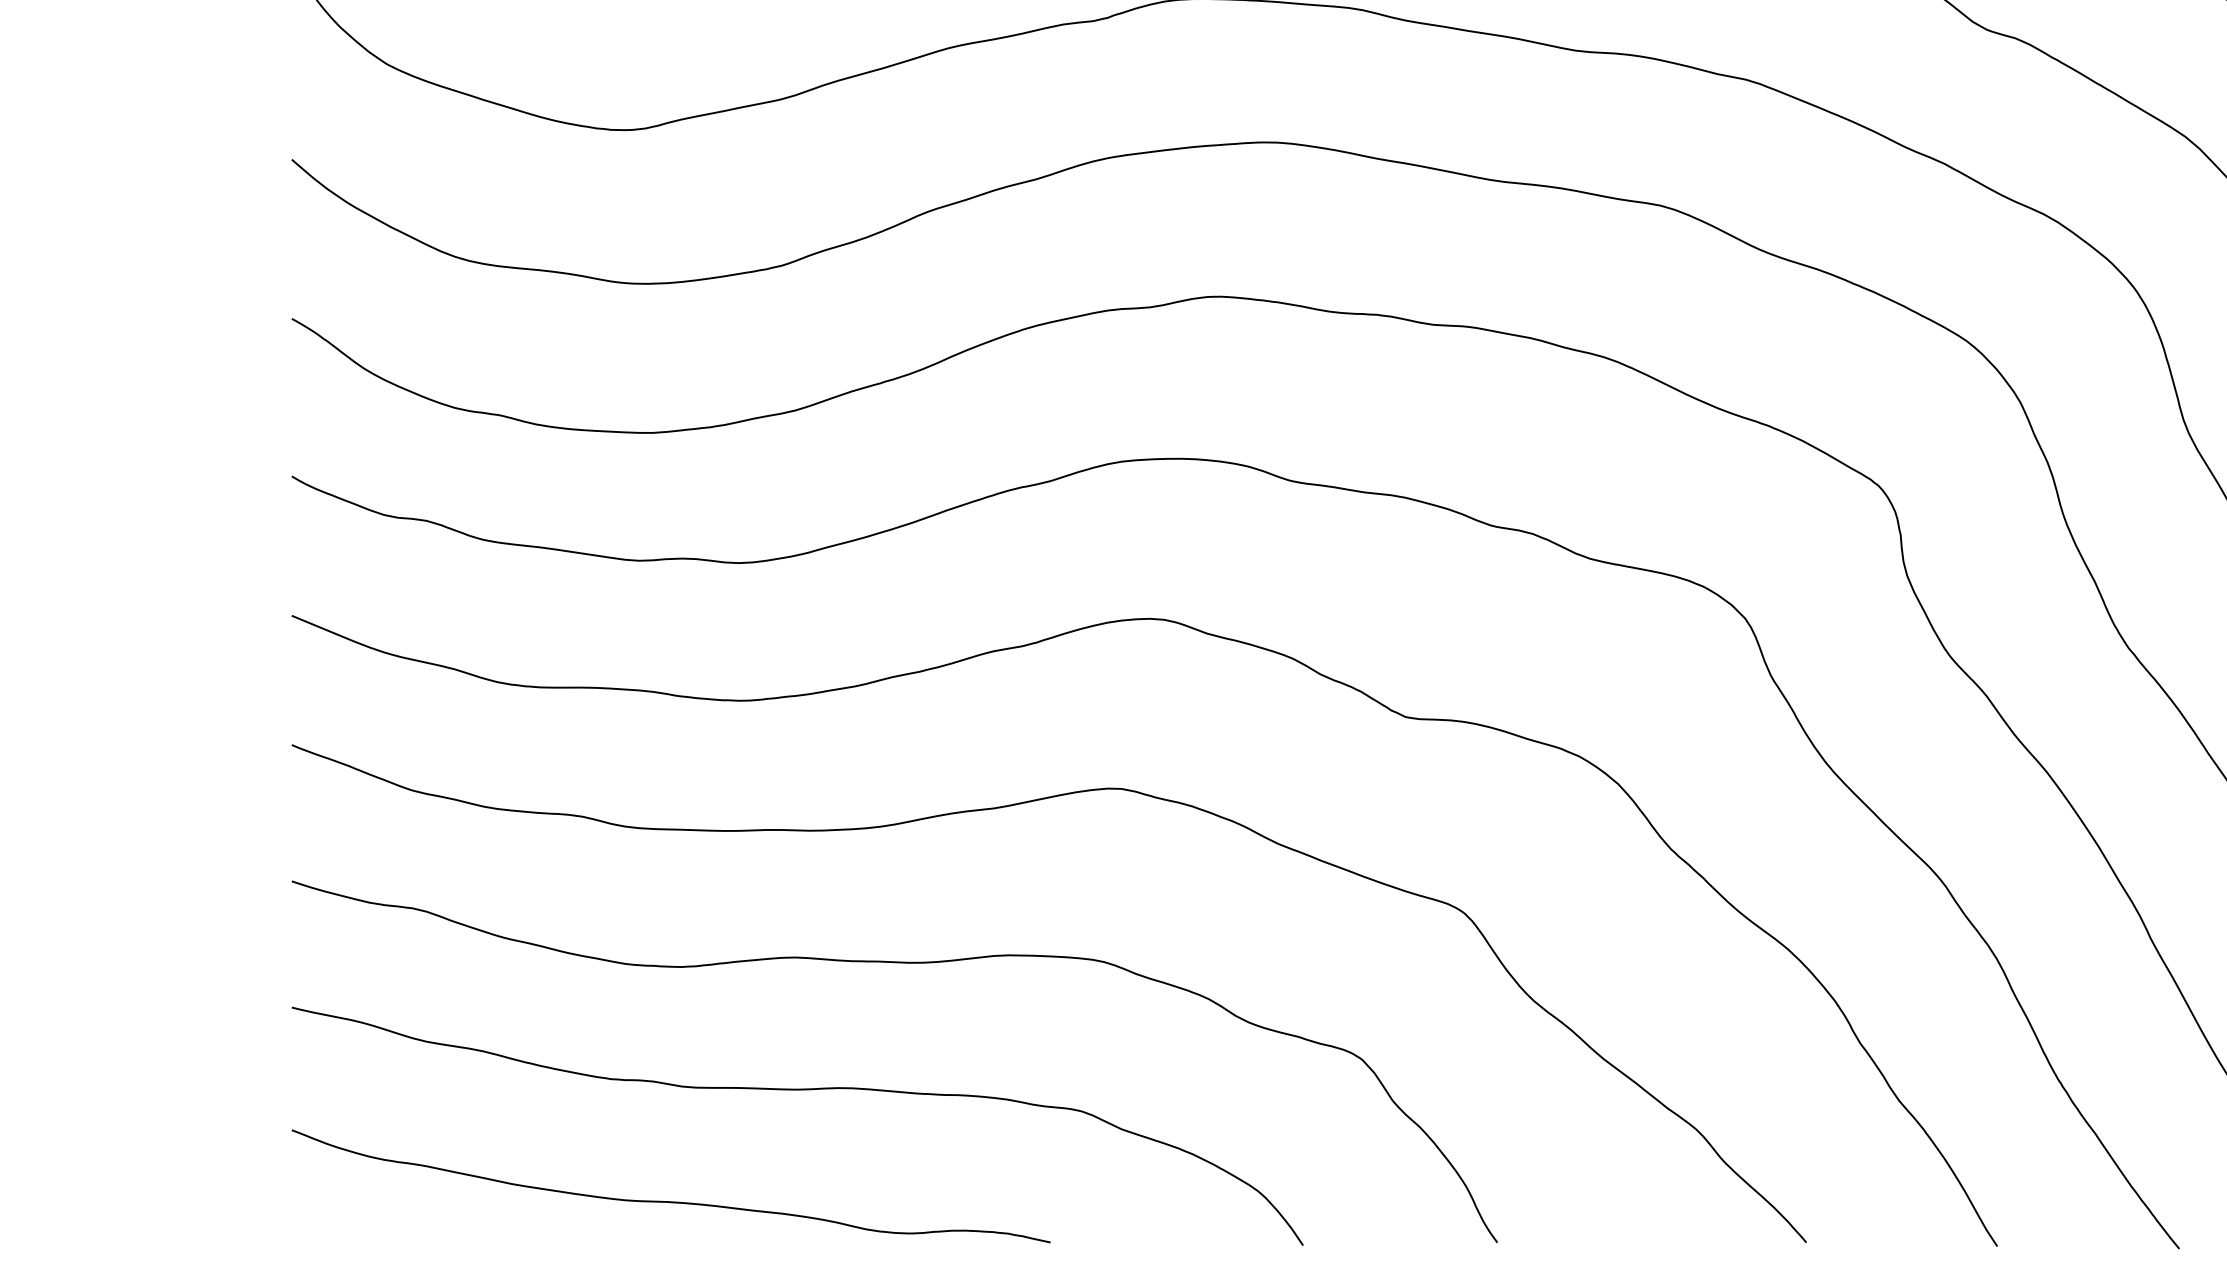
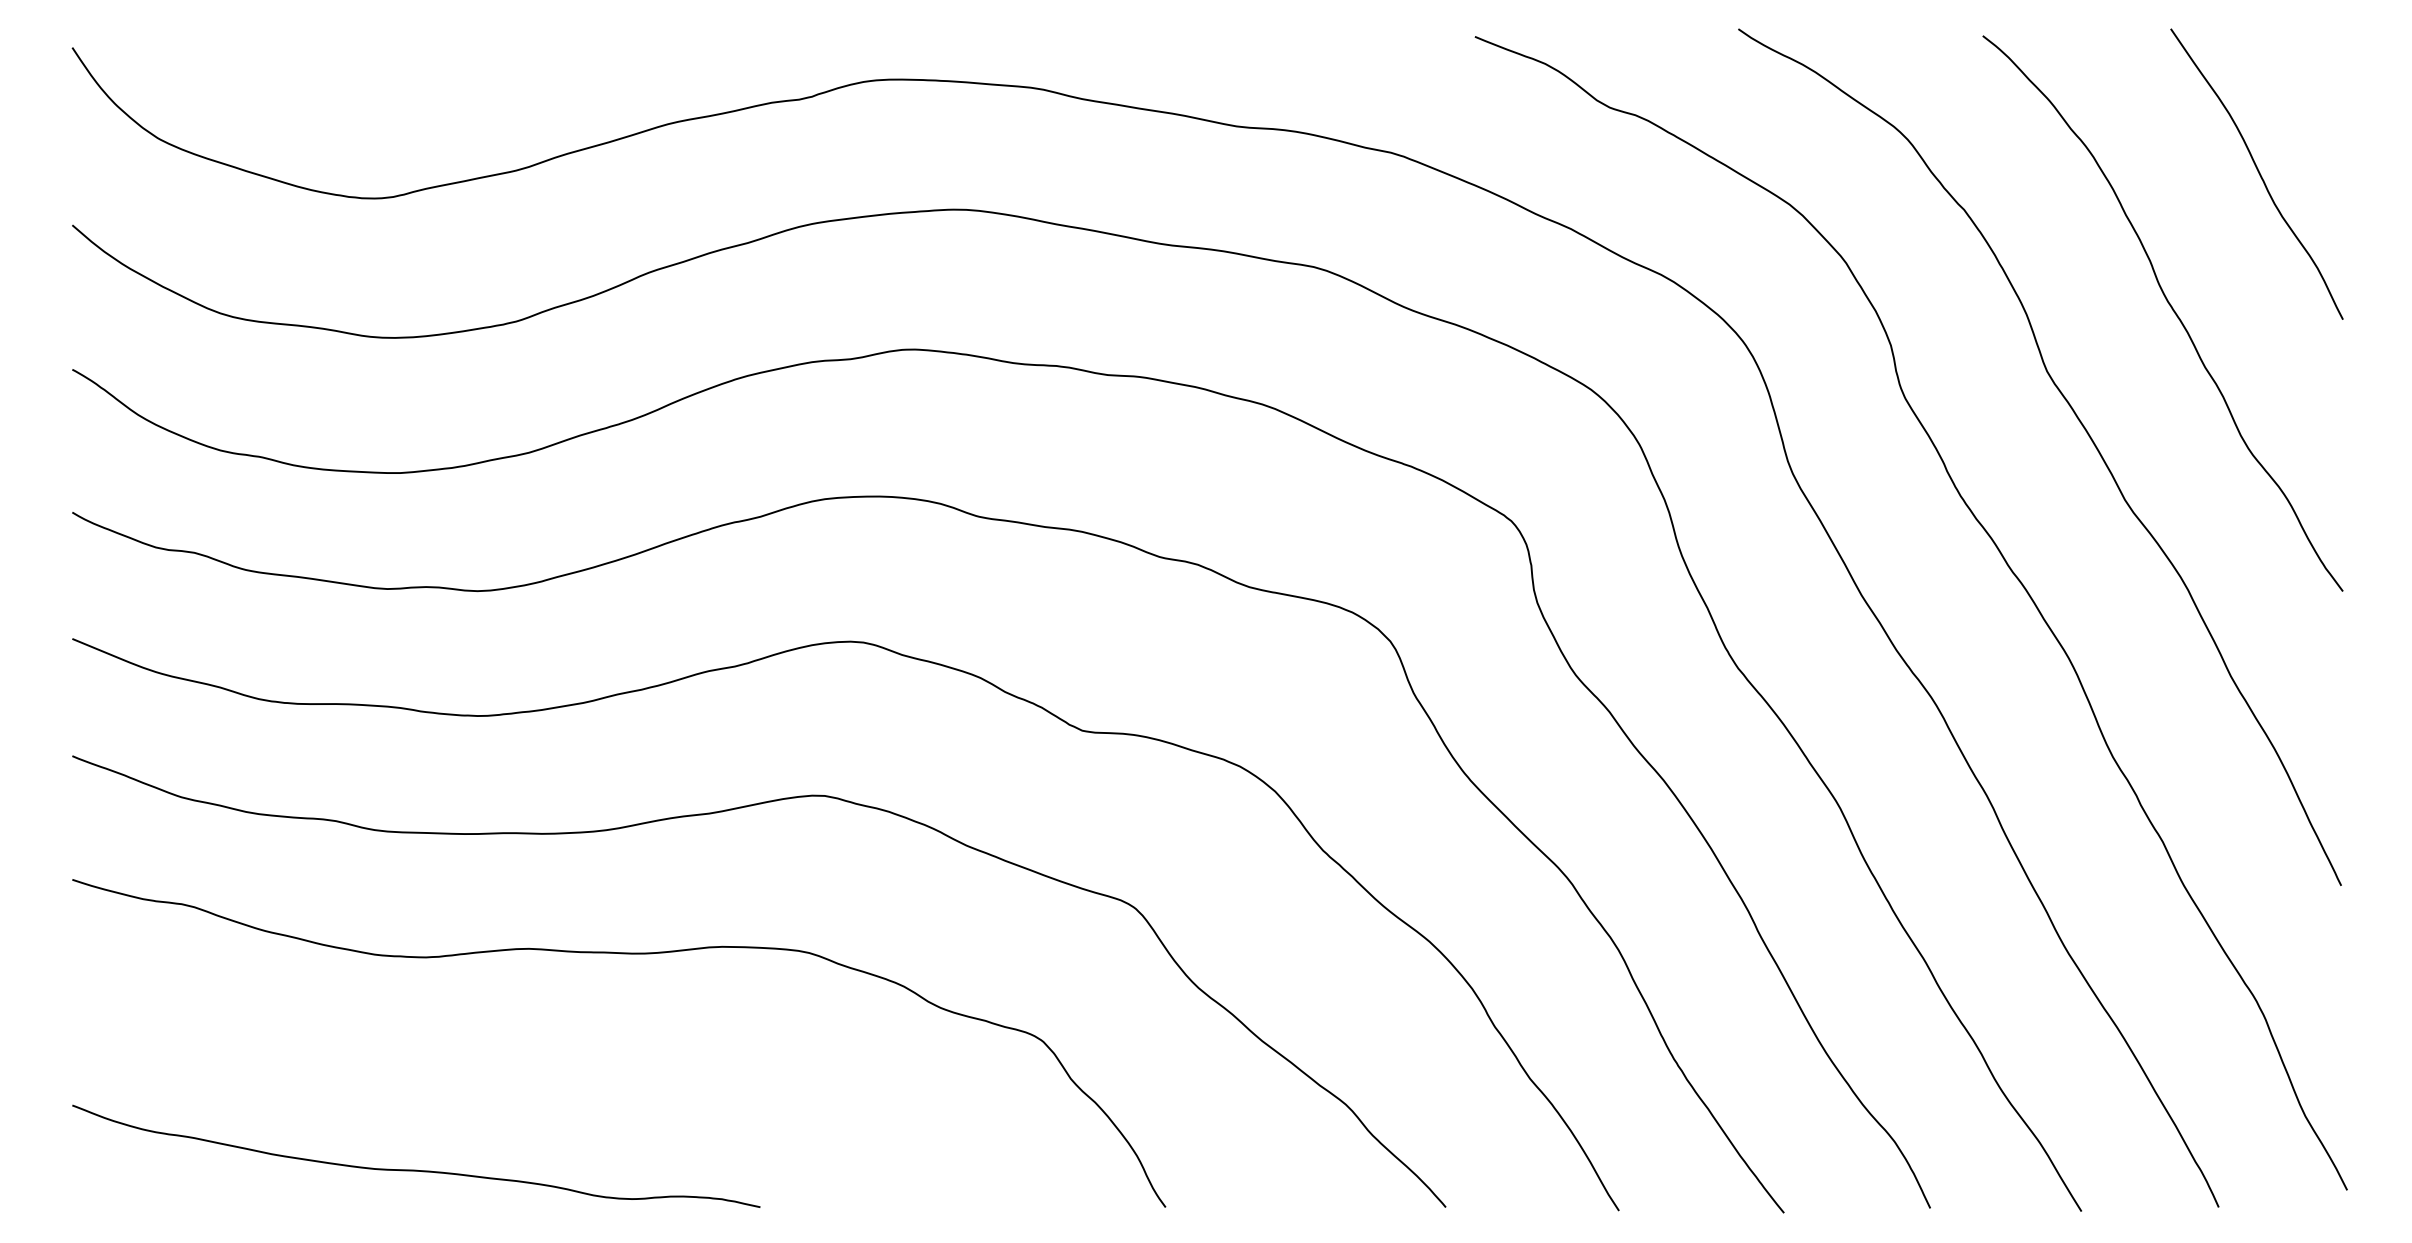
curve: (798, 1090) -> (531, 1069), removed

